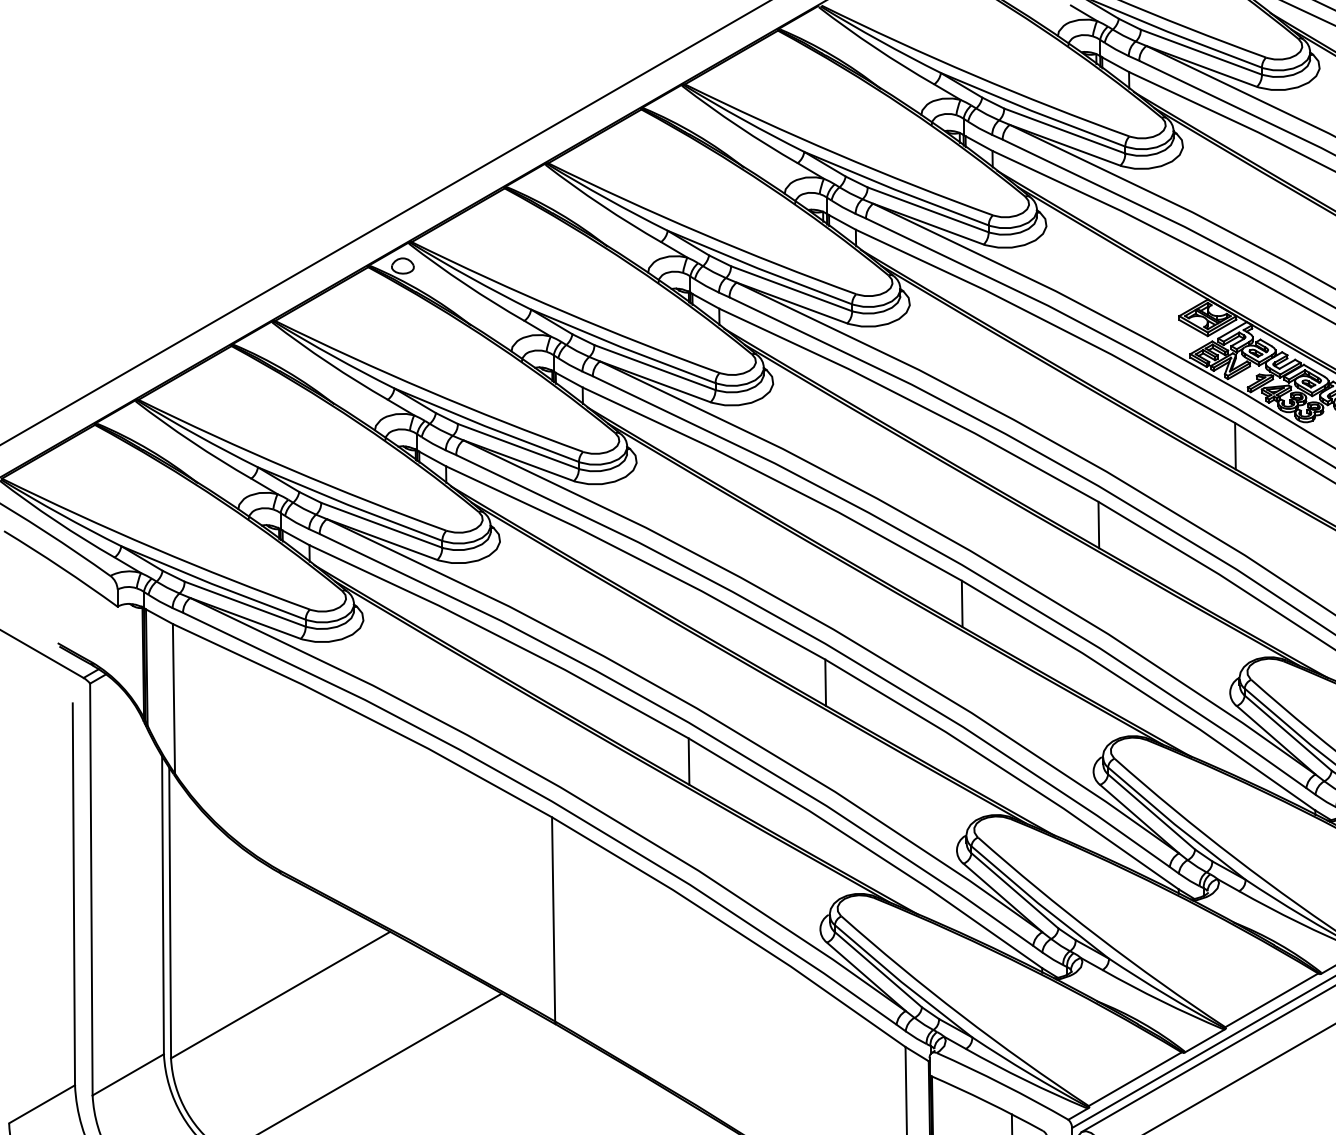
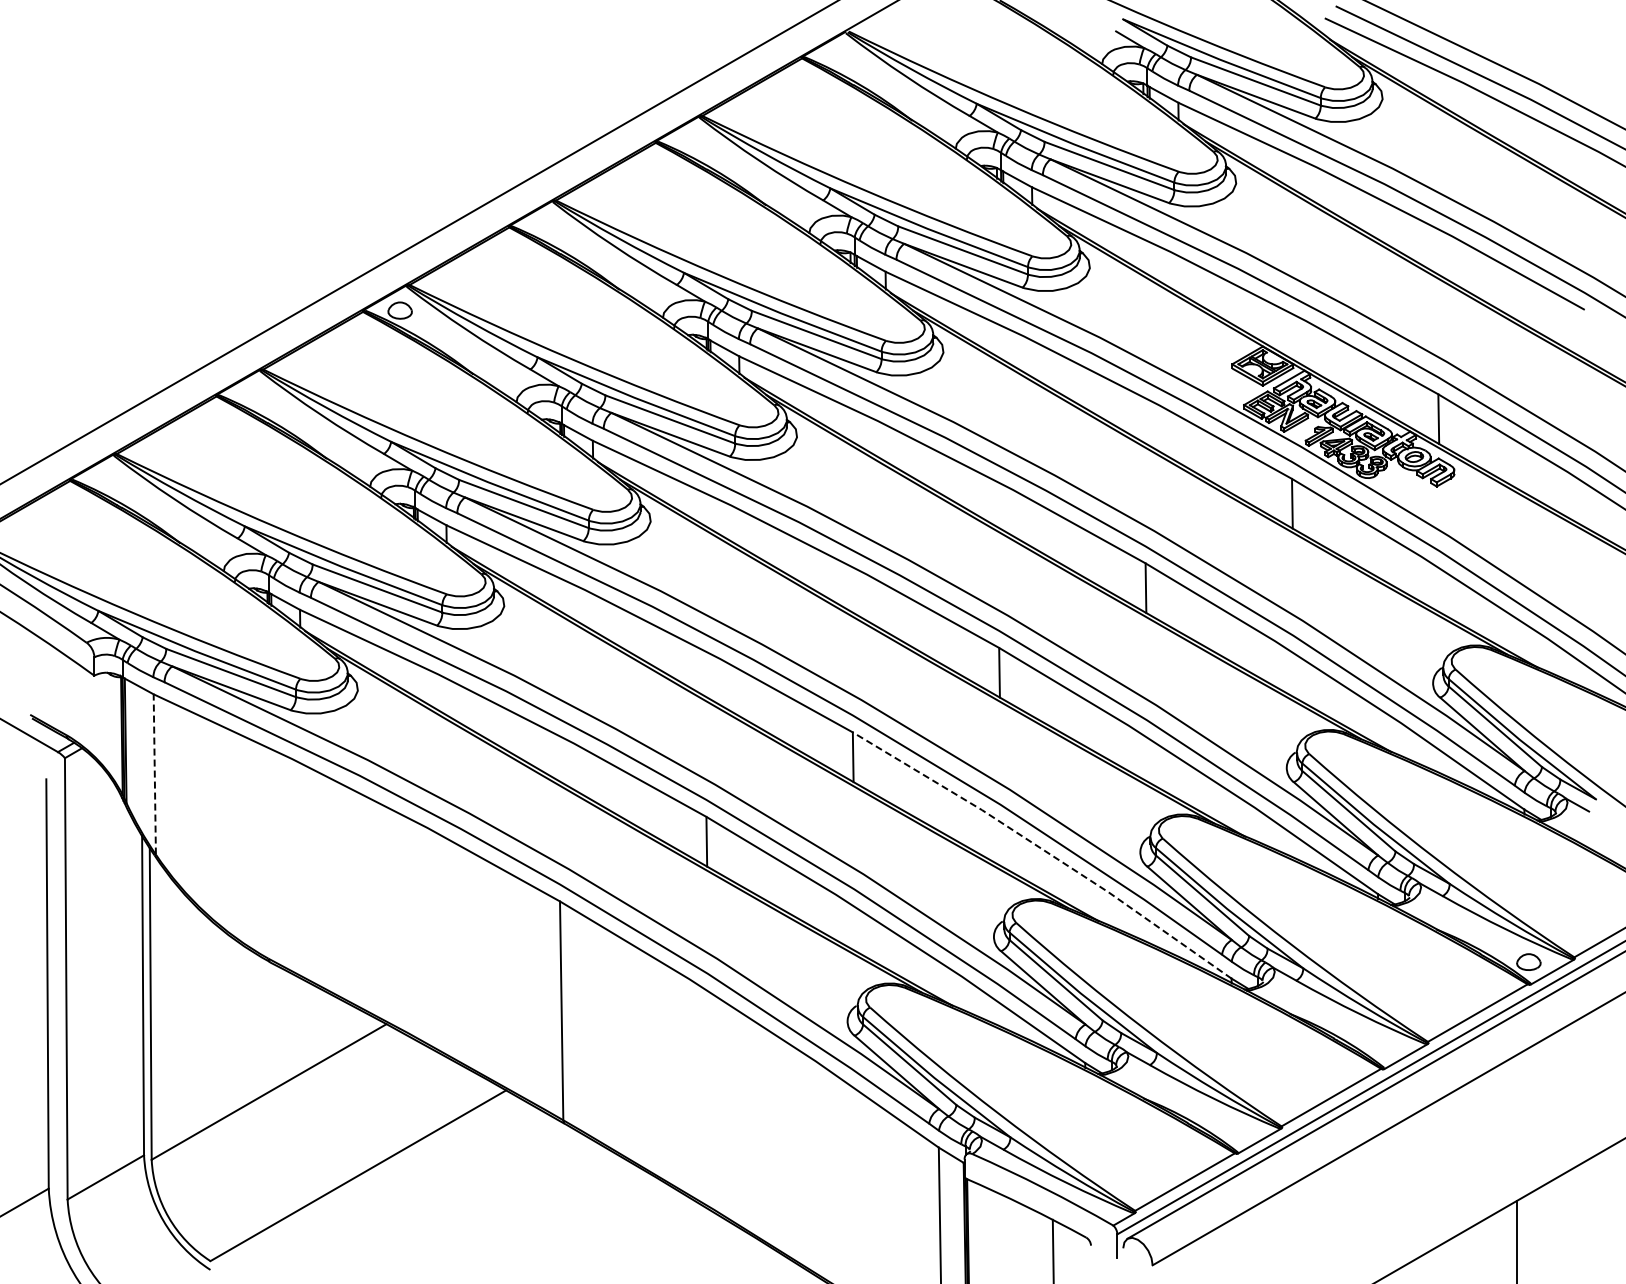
line: (173, 697) -> (154, 773), solid -> dashed
line: (1004, 769) -> (1044, 850), solid -> dashed

